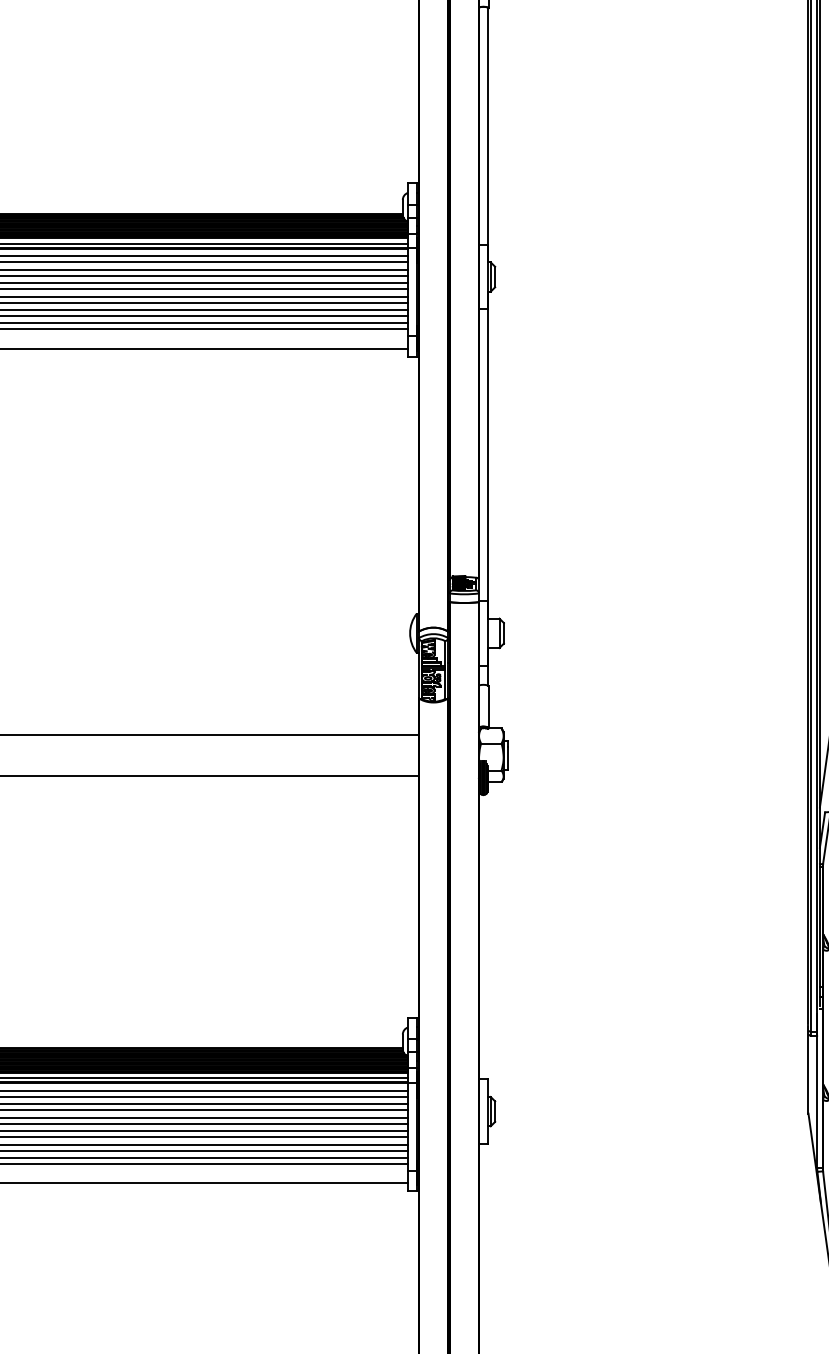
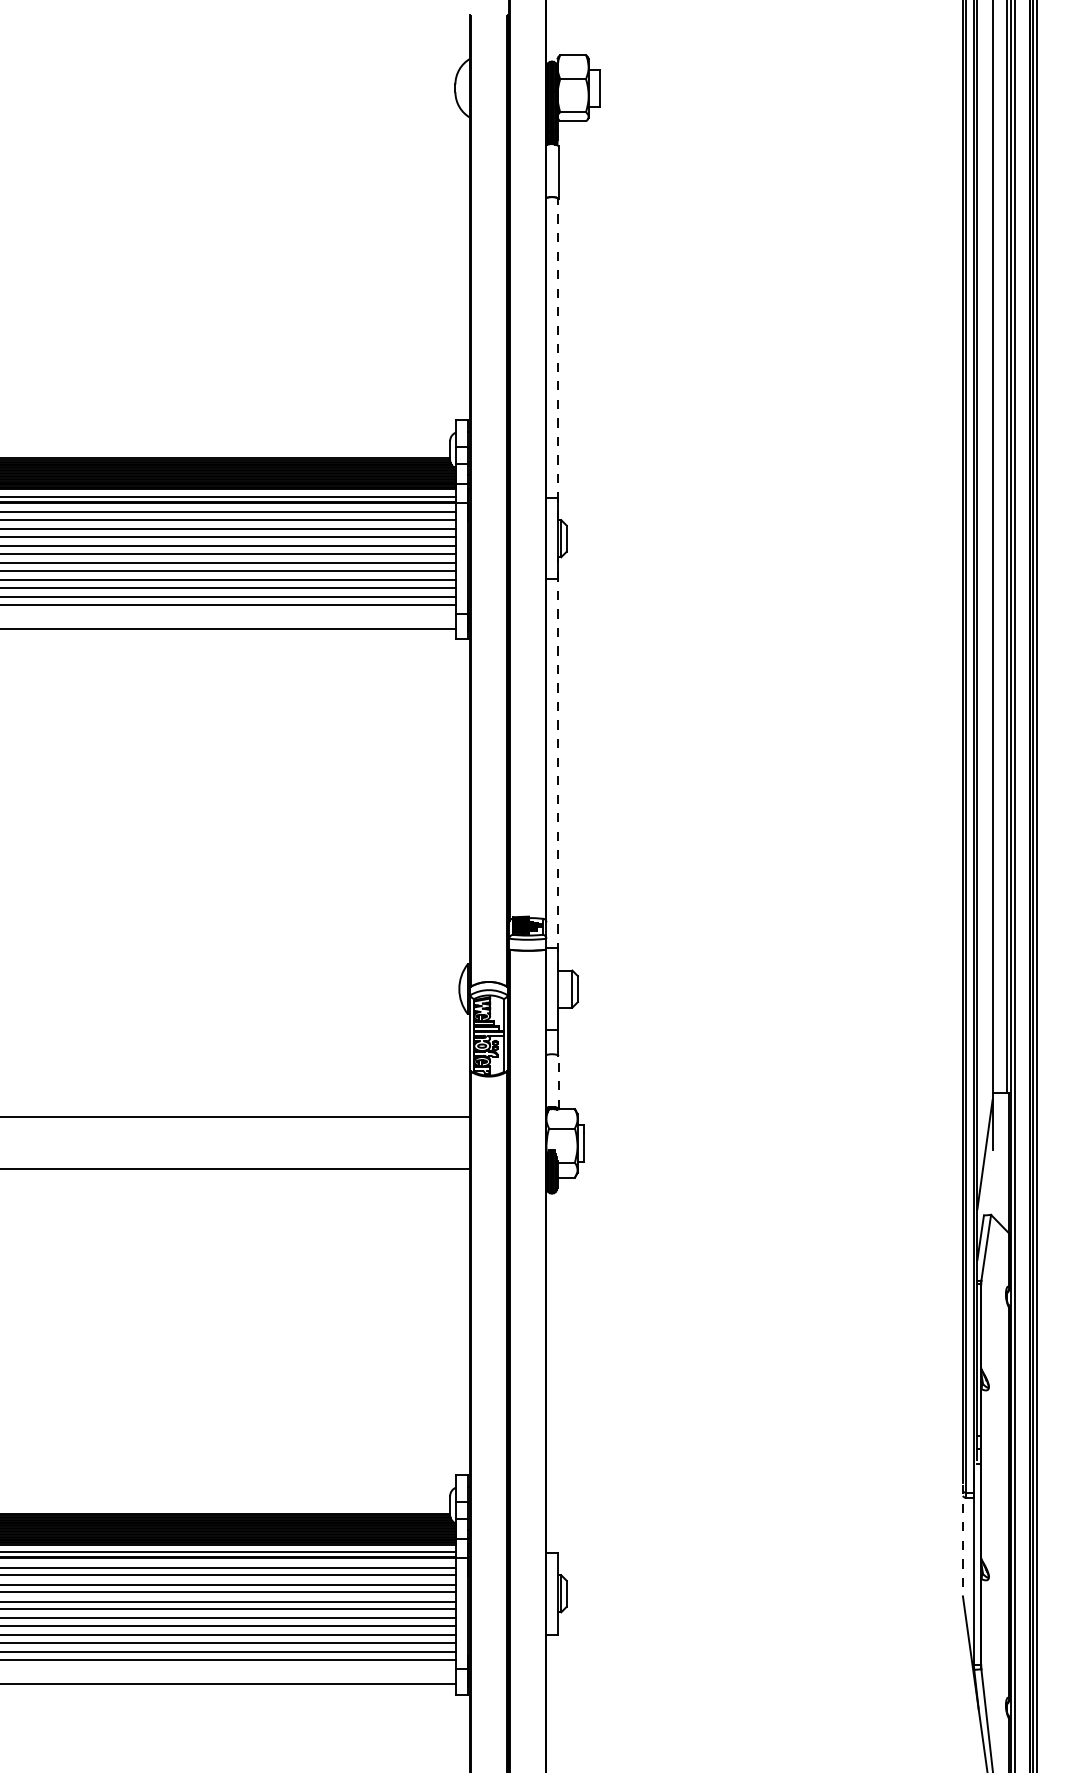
line: (488, 135) -> (558, 359), solid -> dashed
line: (488, 454) -> (558, 763), solid -> dashed
line: (488, 707) -> (558, 1082), solid -> dashed
line: (808, 1069) -> (962, 1540), solid -> dashed

